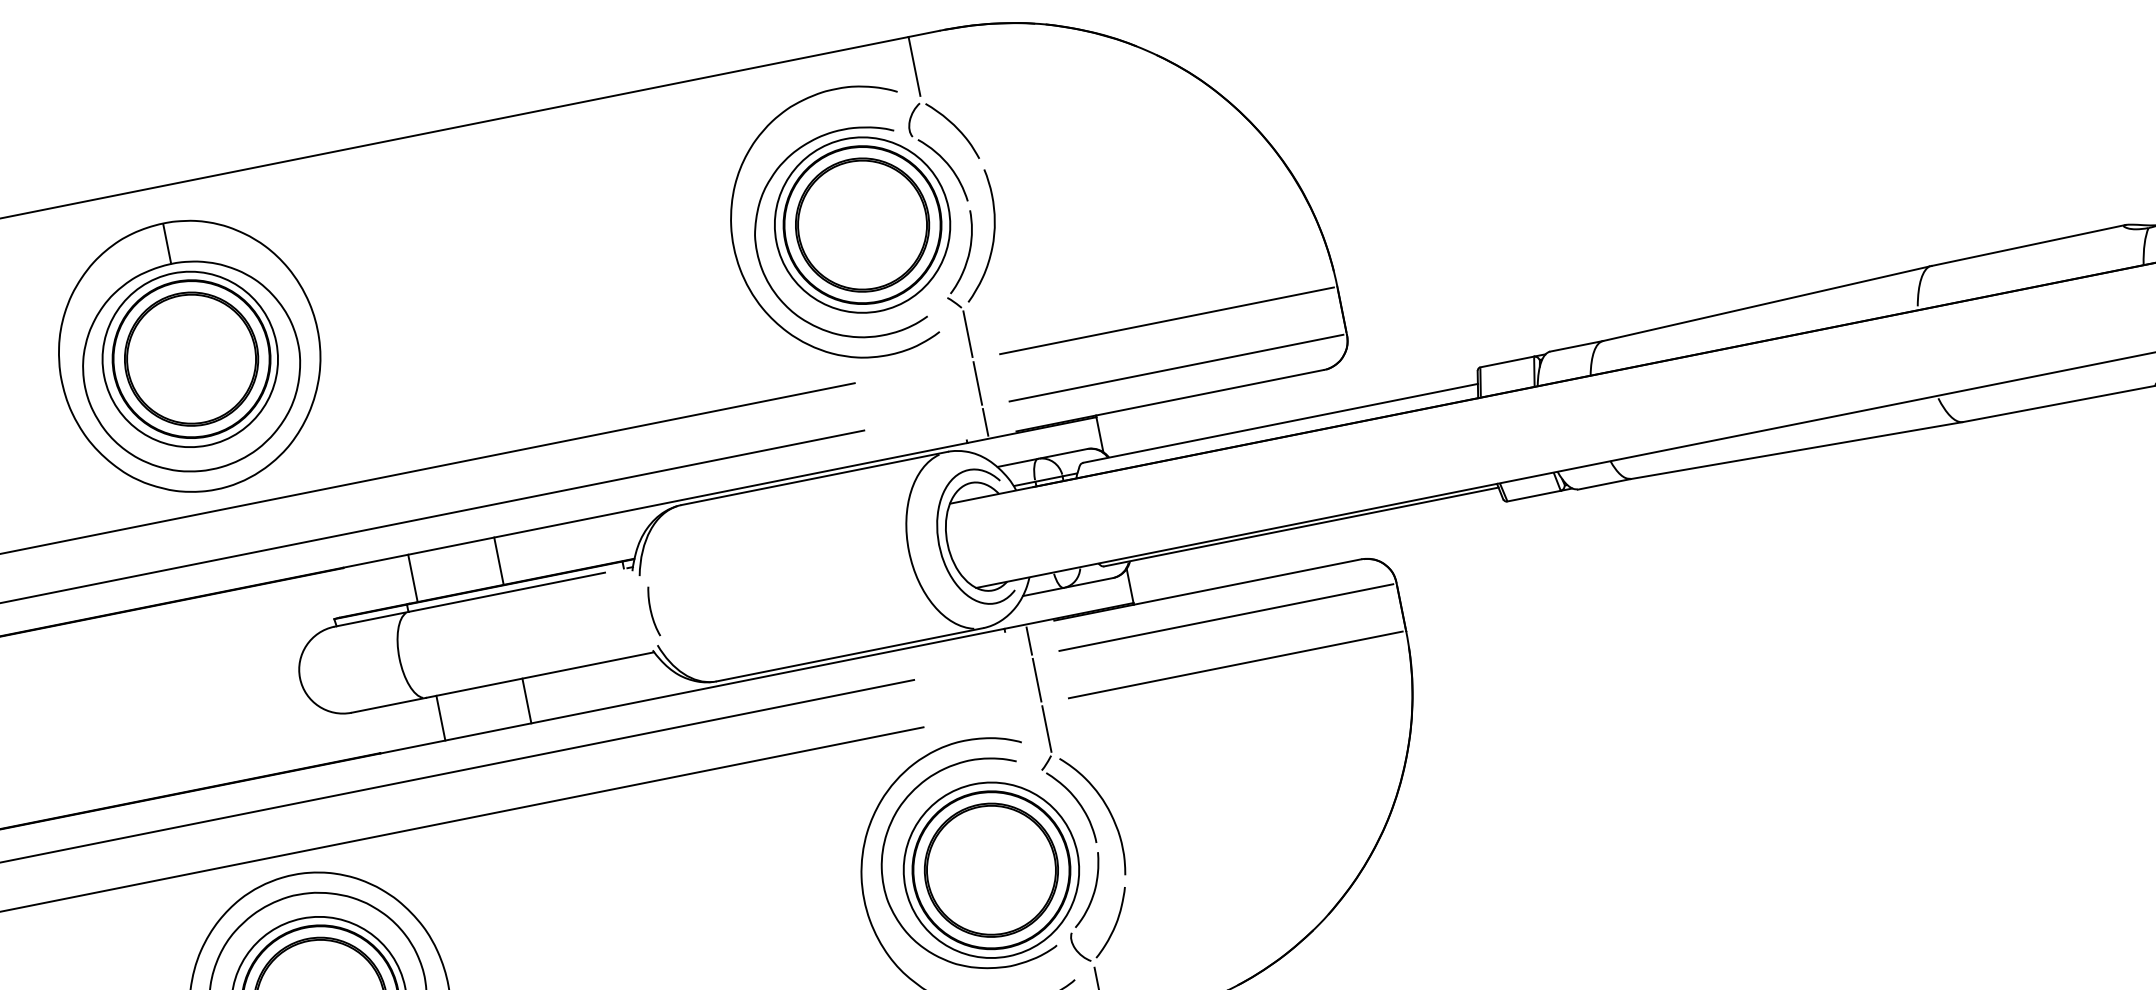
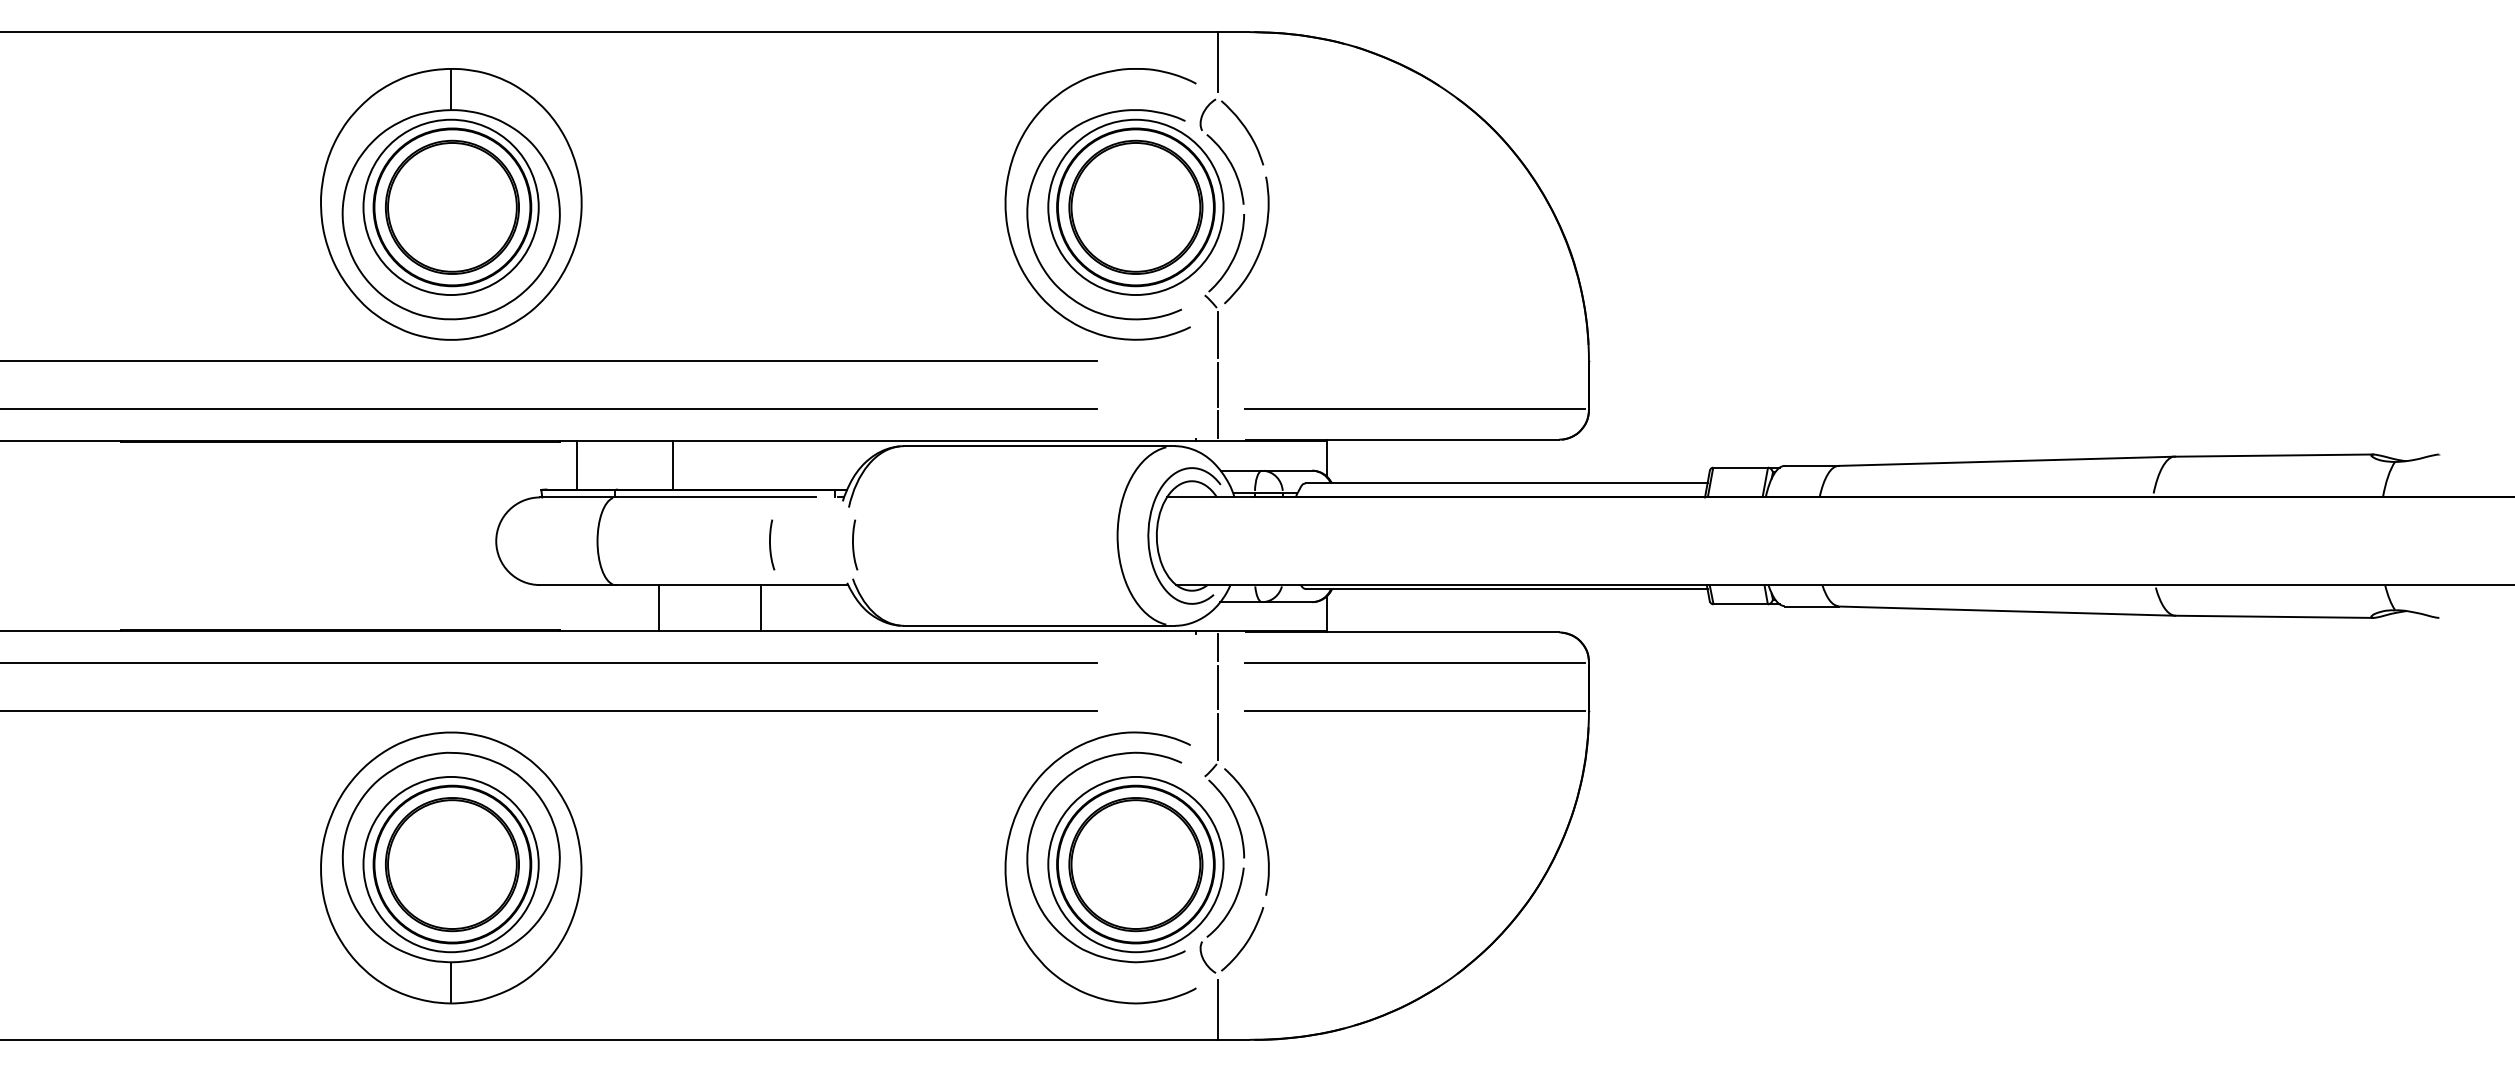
line: (1167, 320) -> (1415, 360), removed
line: (499, 561) -> (673, 465), moved
line: (413, 578) -> (577, 465), moved
curve: (569, 627) -> (770, 544), added
line: (527, 700) -> (761, 607), moved
line: (440, 717) -> (659, 607), moved

